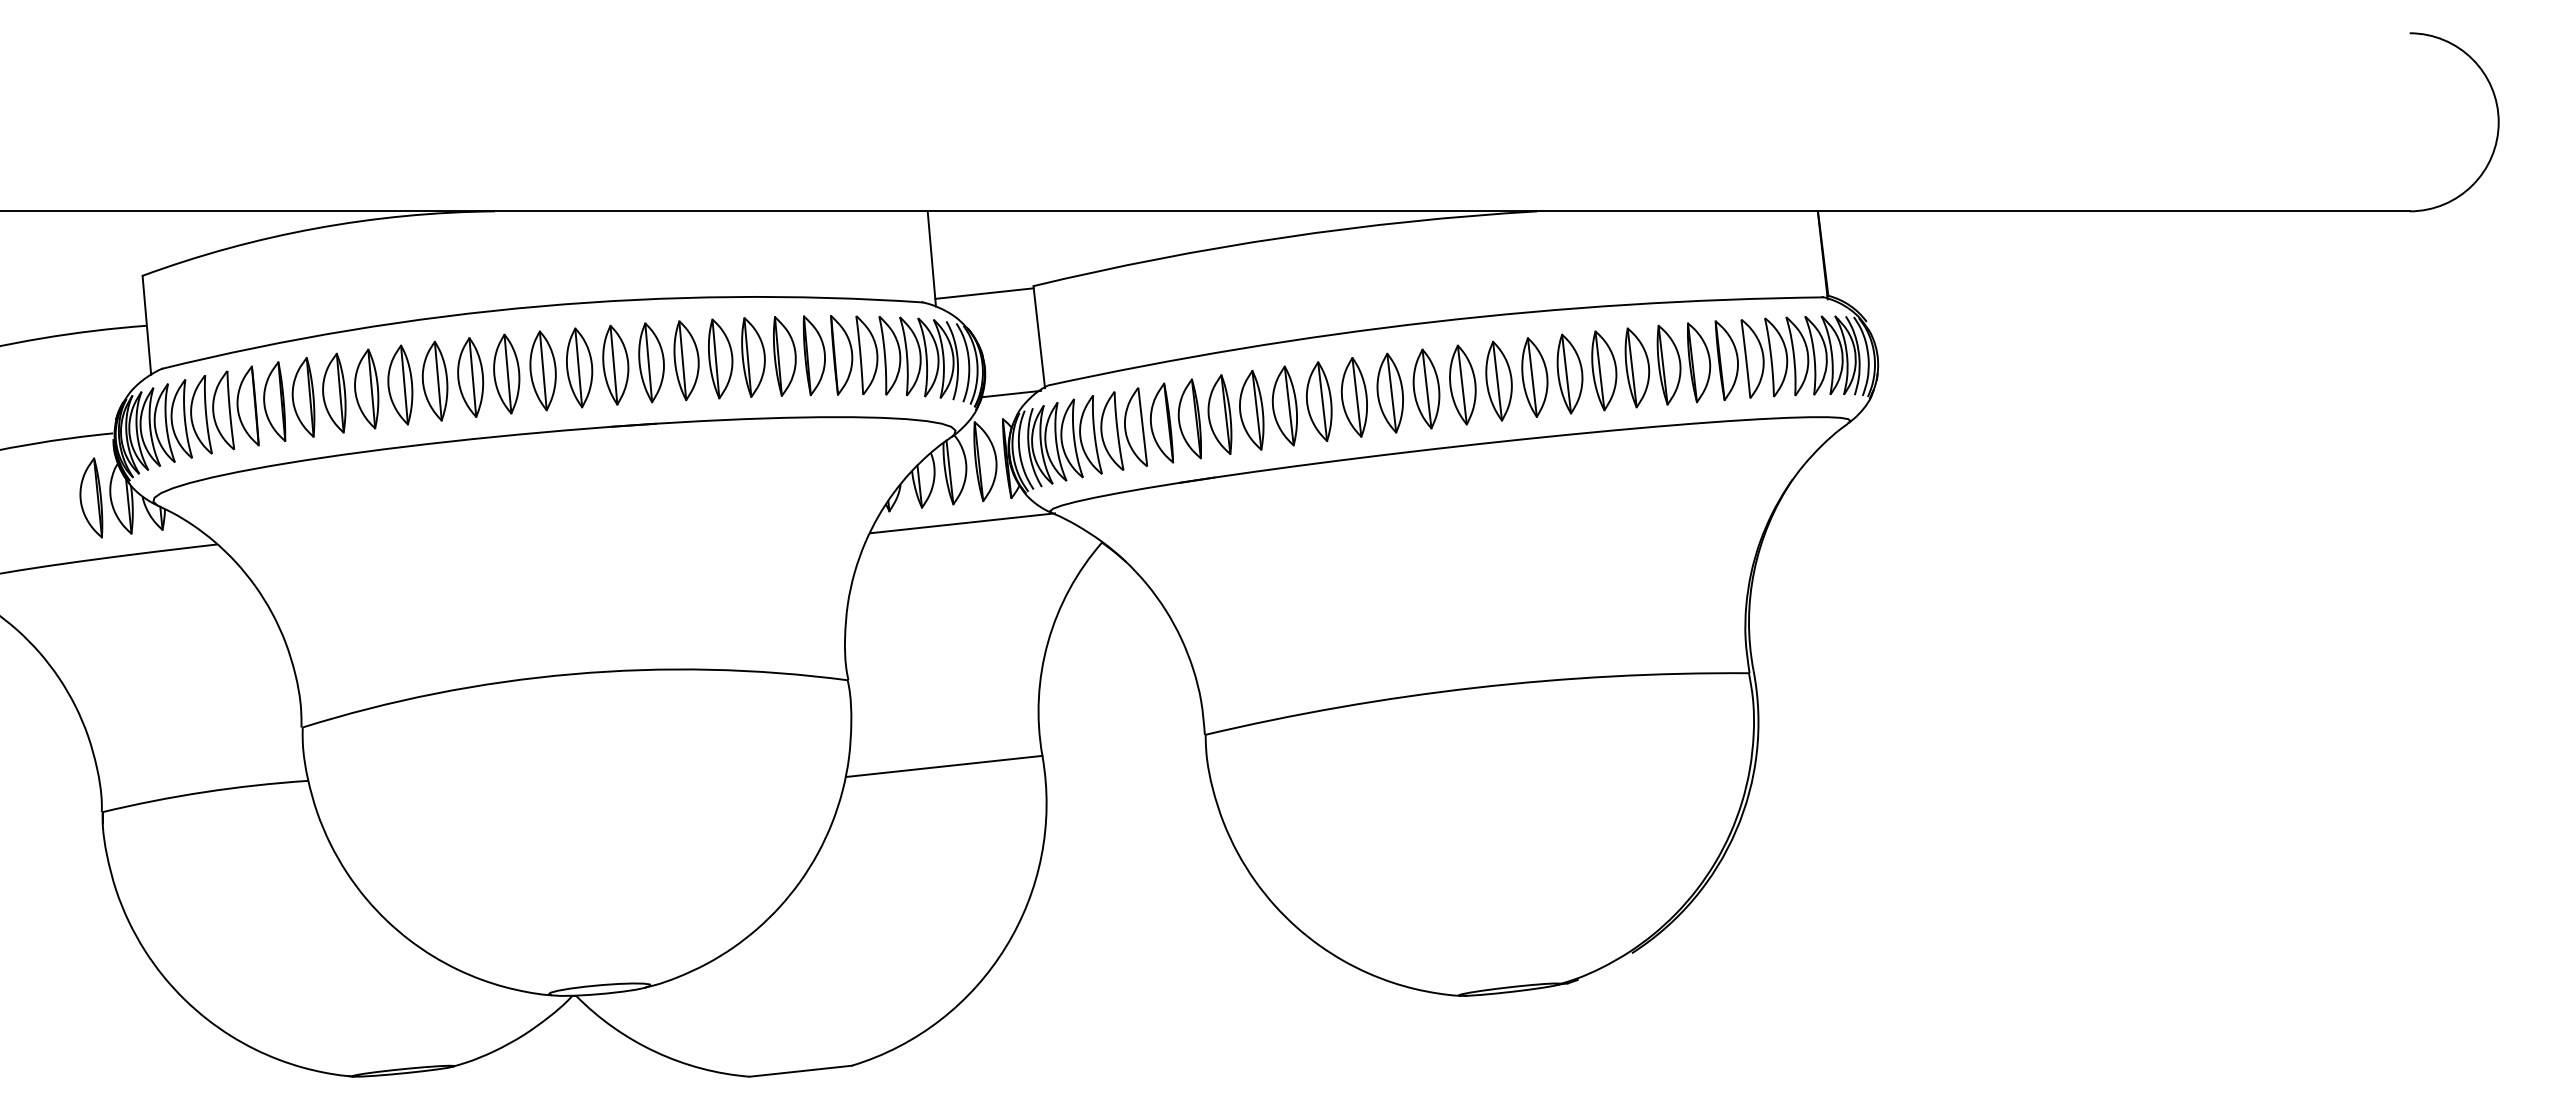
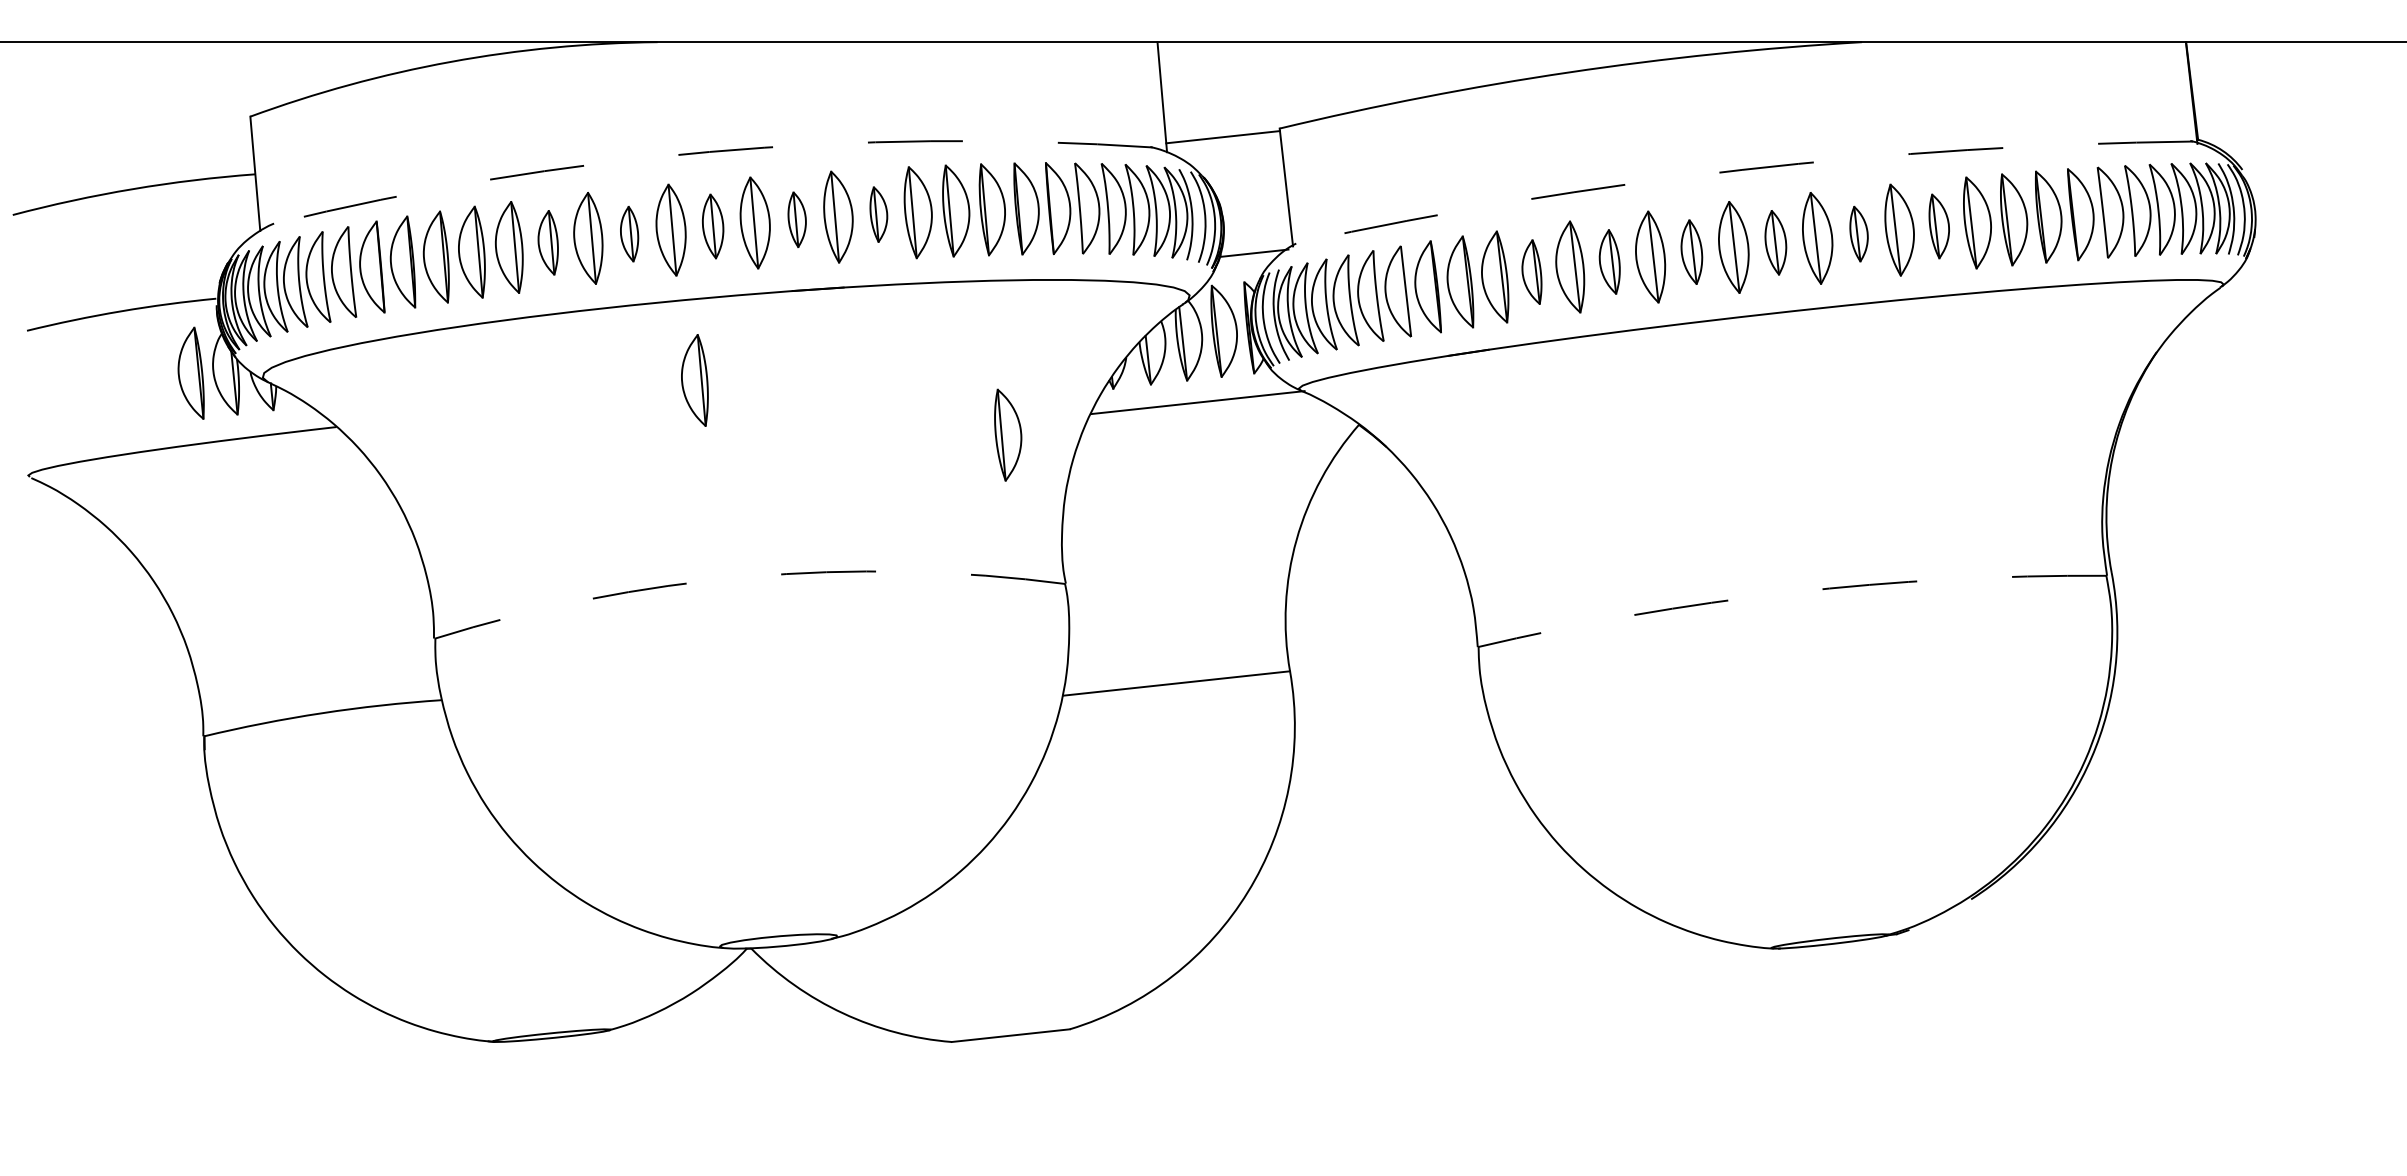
arc: (540, 306) -> (710, 152), solid -> dashed
arc: (1433, 321) -> (1741, 169), solid -> dashed
part: (686, 360) -> (878, 214), size x0.6
part: (615, 364) -> (796, 219), size x0.6
part: (542, 370) -> (712, 226), size x0.7
part: (1604, 370) -> (1939, 226), size x0.7
part: (470, 377) -> (629, 234), size x0.6
part: (1534, 377) -> (1858, 234), size x0.6
part: (400, 384) -> (548, 242), size x0.7
part: (1462, 384) -> (1775, 242), size x0.7
part: (1389, 392) -> (1691, 251), size x0.7
part: (1318, 401) -> (1609, 261), size x0.7
part: (1251, 410) -> (1531, 272), size x0.7
part: (527, 503) -> (695, 379), added
part: (798, 551) -> (1008, 435), added
arc: (572, 674) -> (747, 577), solid -> dashed
arc: (1475, 687) -> (1790, 592), solid -> dashed

